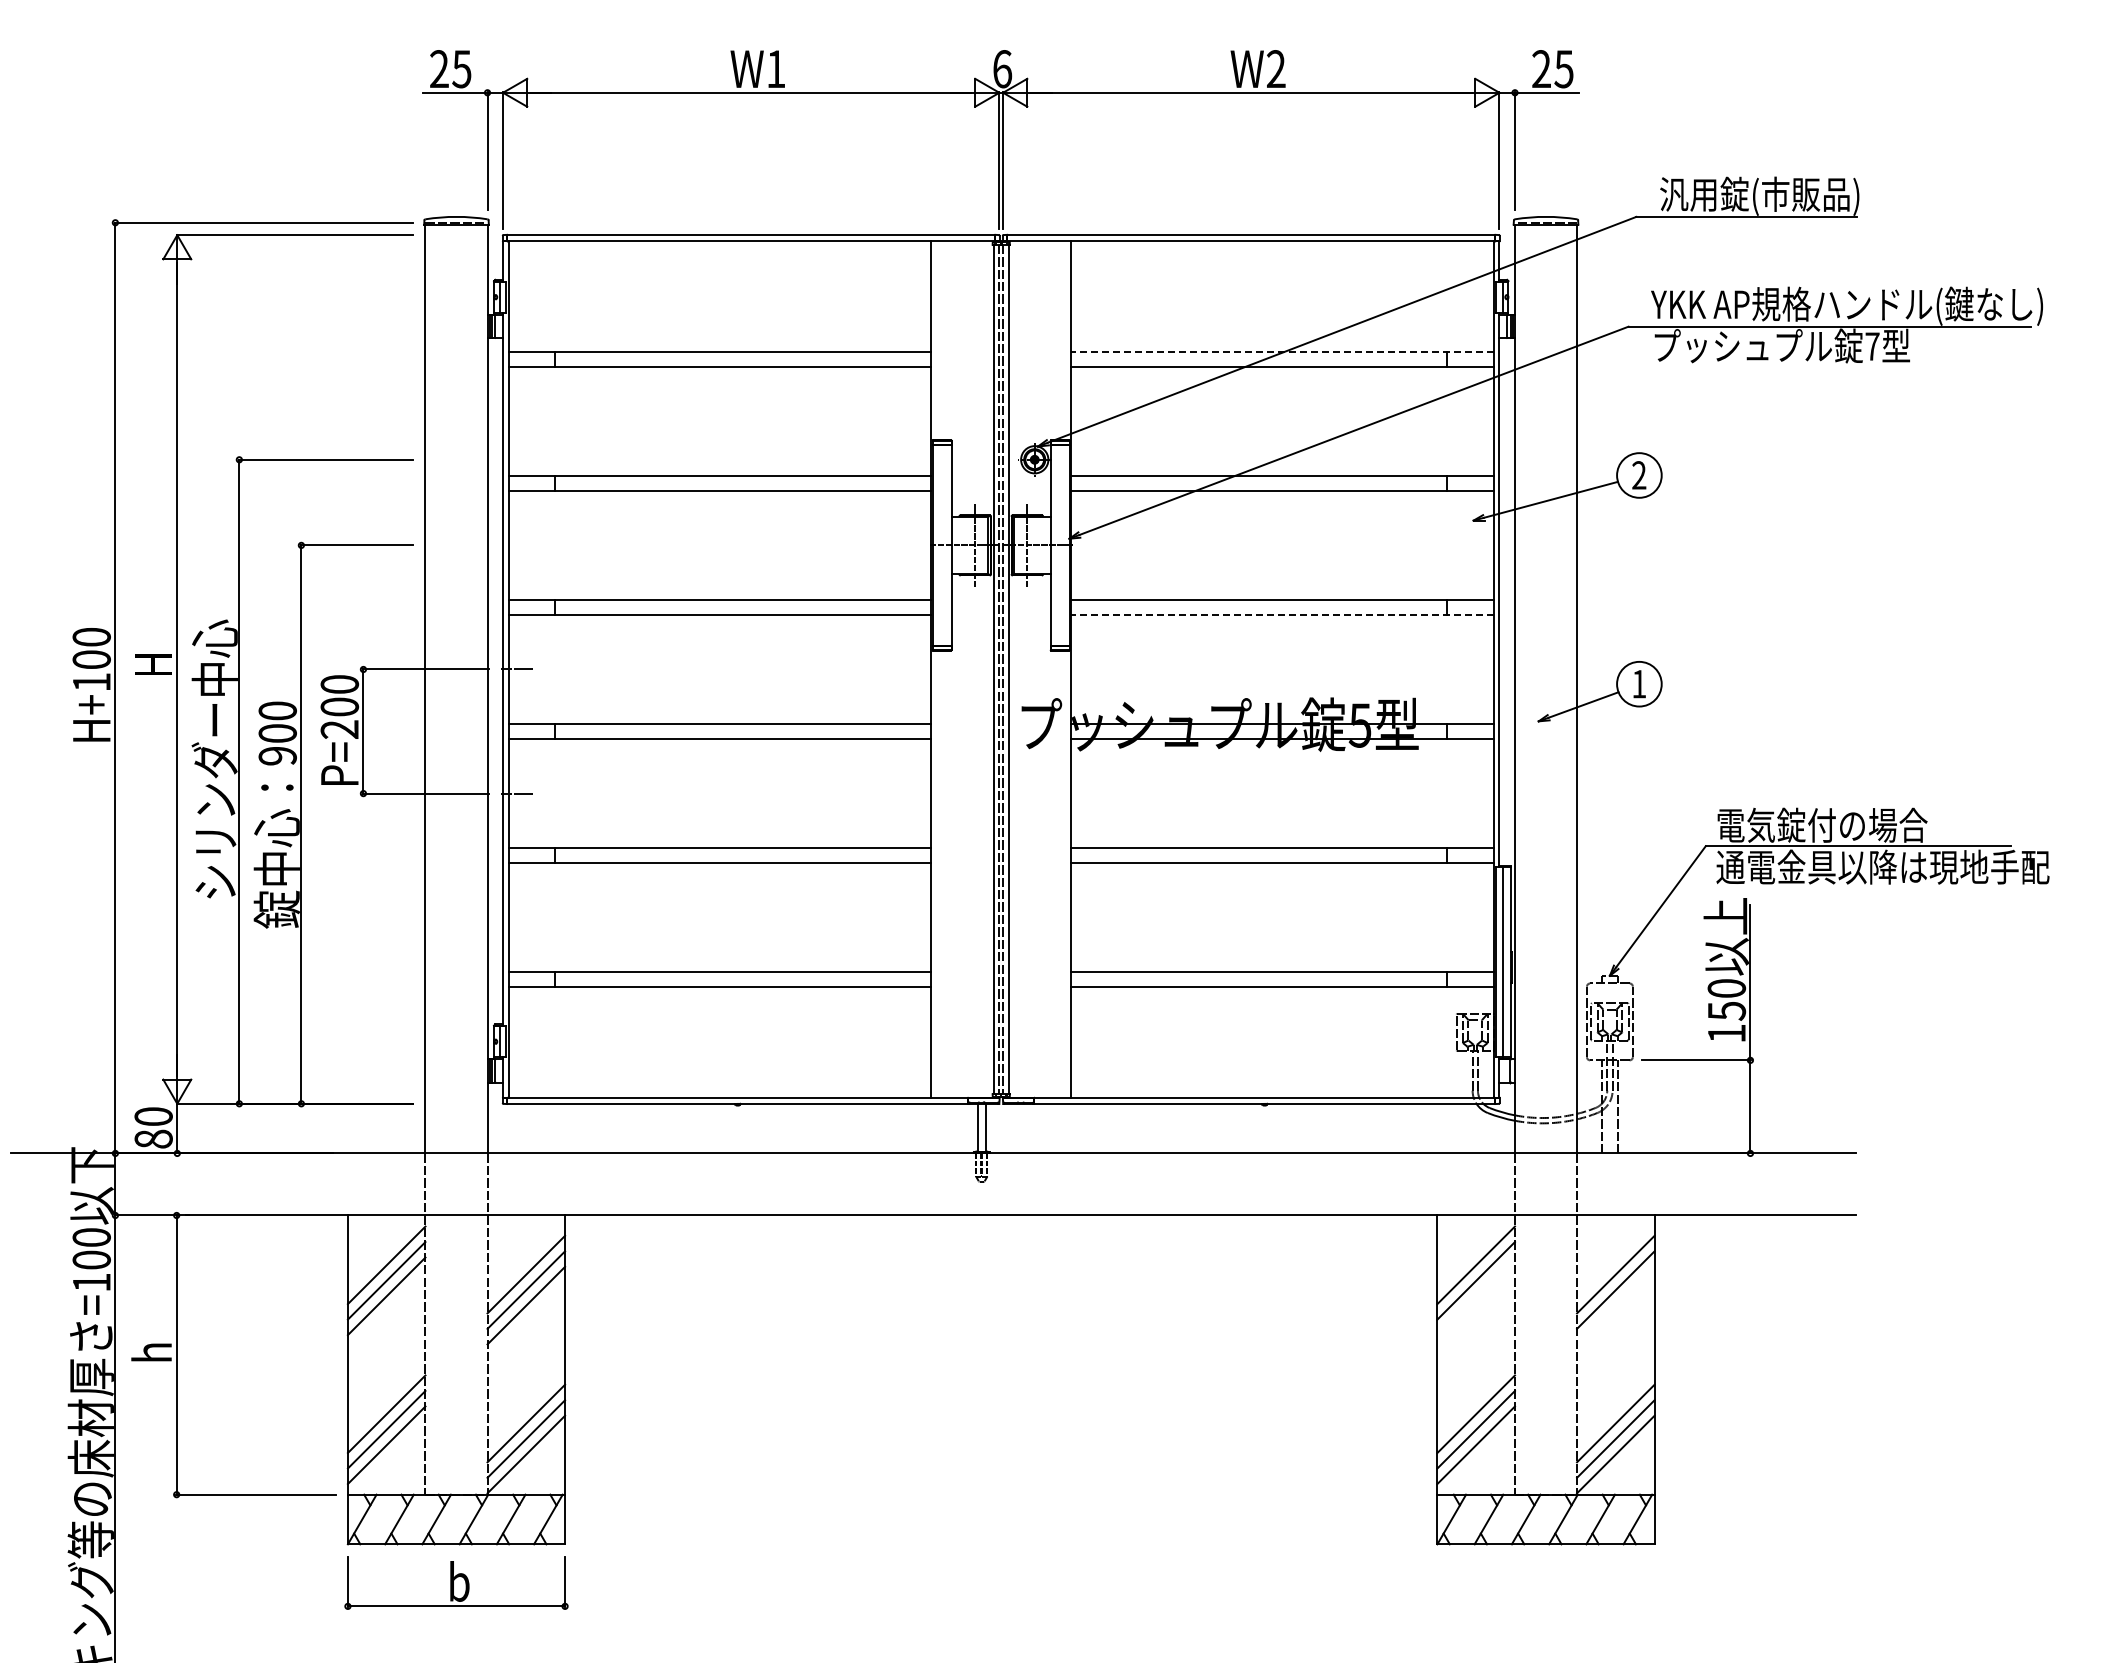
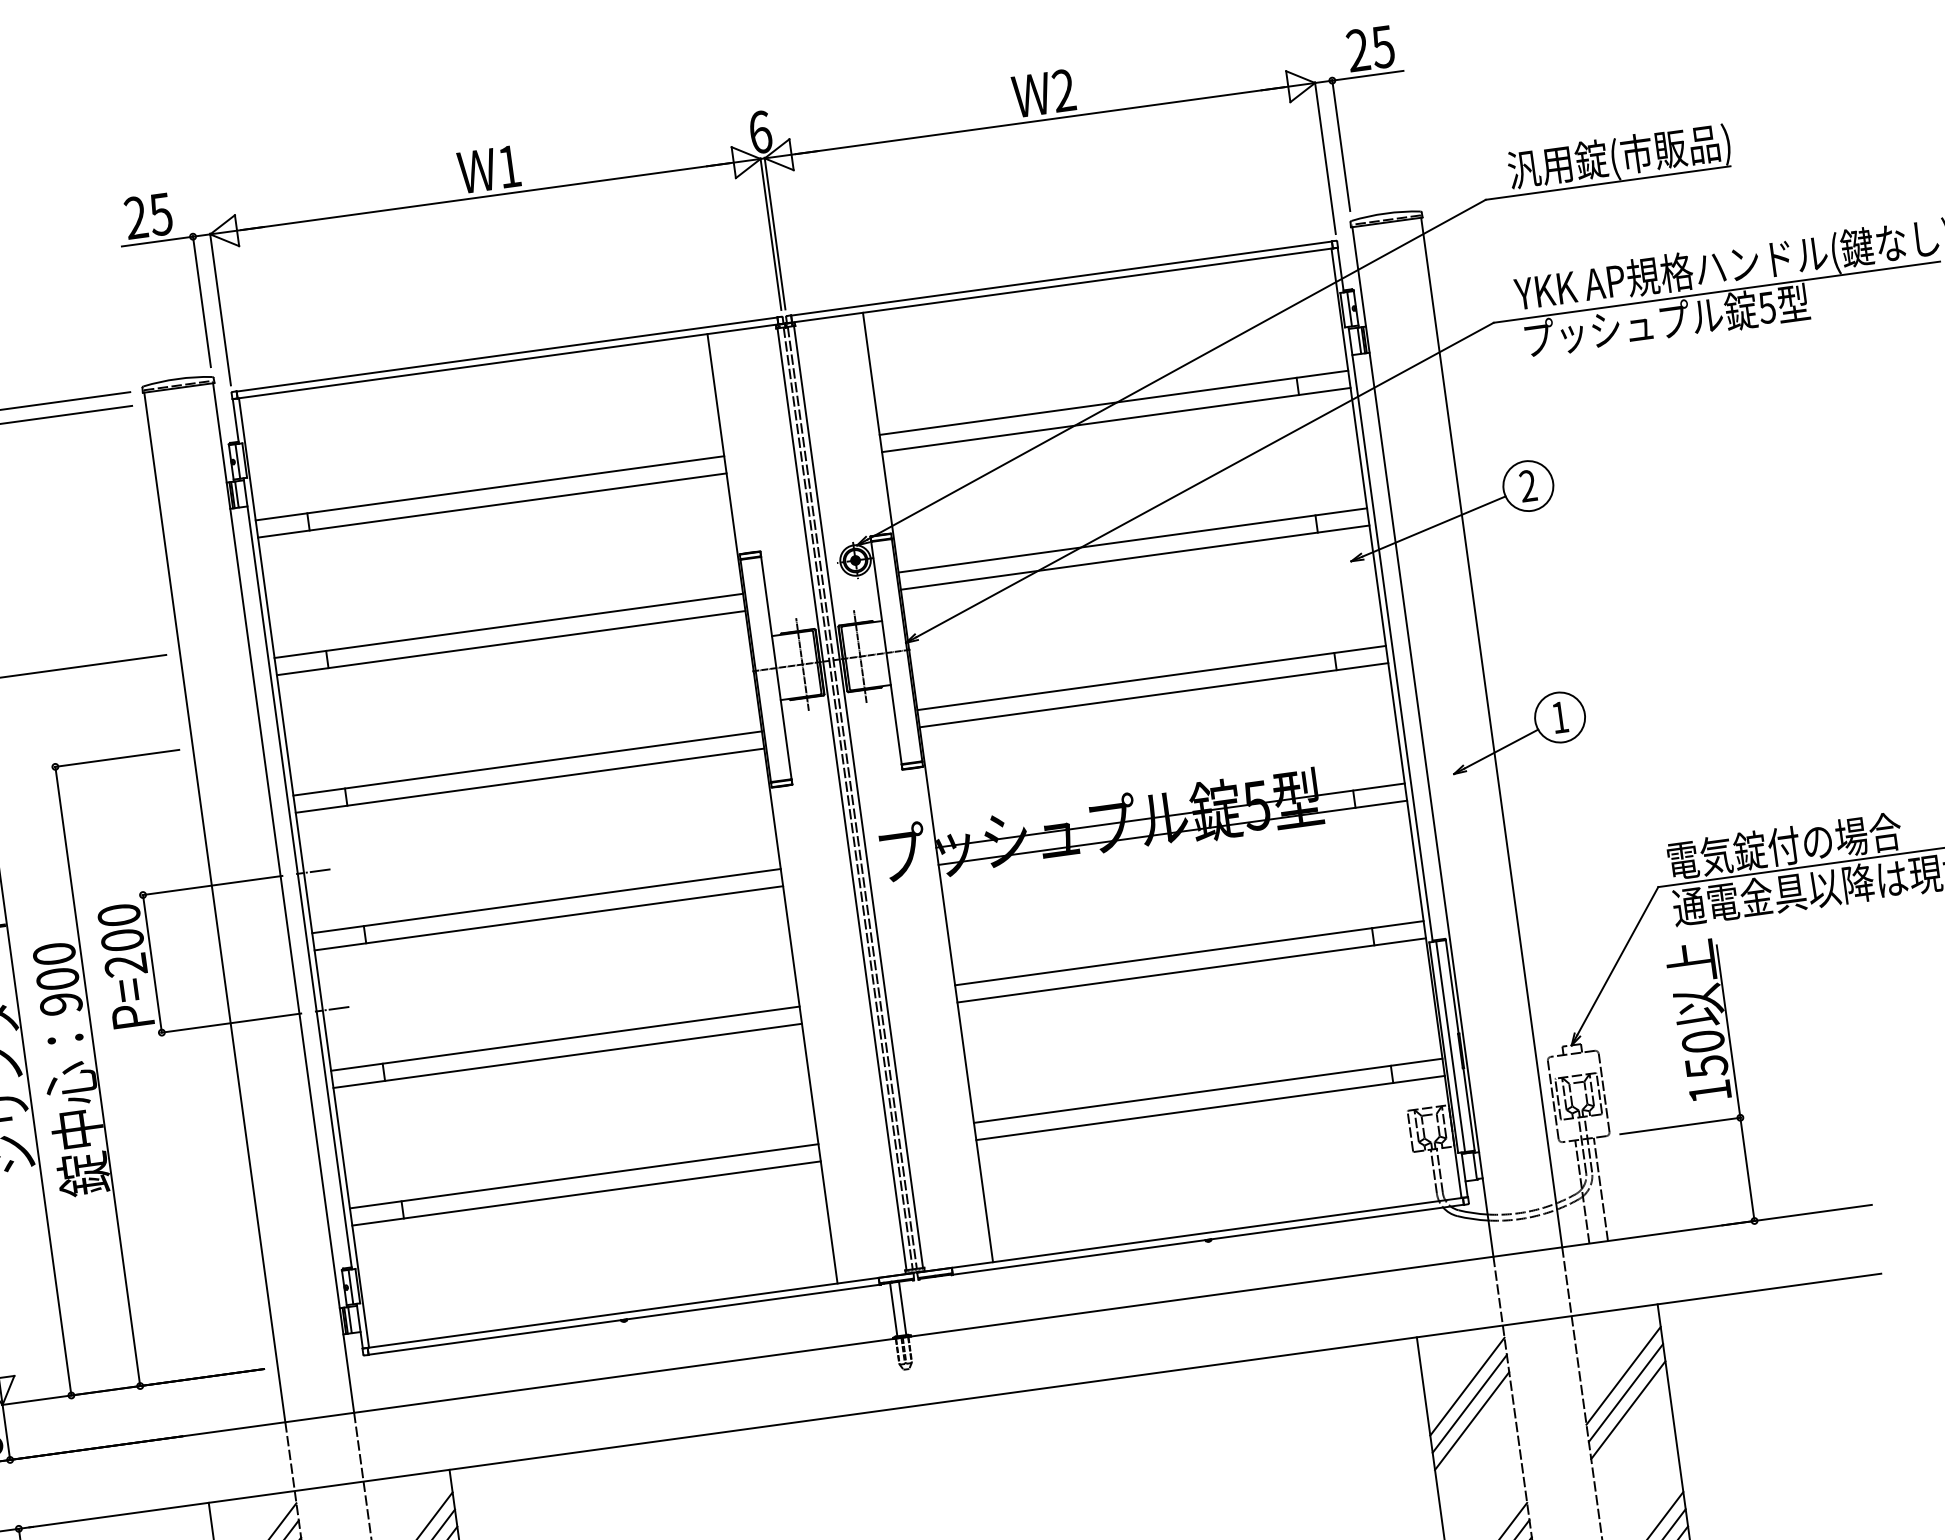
text: (1872, 346) -> (1767, 307), 7 -> 5
line: (1282, 351) -> (1113, 402), dashed -> solid
line: (1282, 615) -> (1153, 695), dashed -> solid
line: (1475, 1296) -> (1471, 1421), added
line: (1615, 1305) -> (1627, 1410), added

